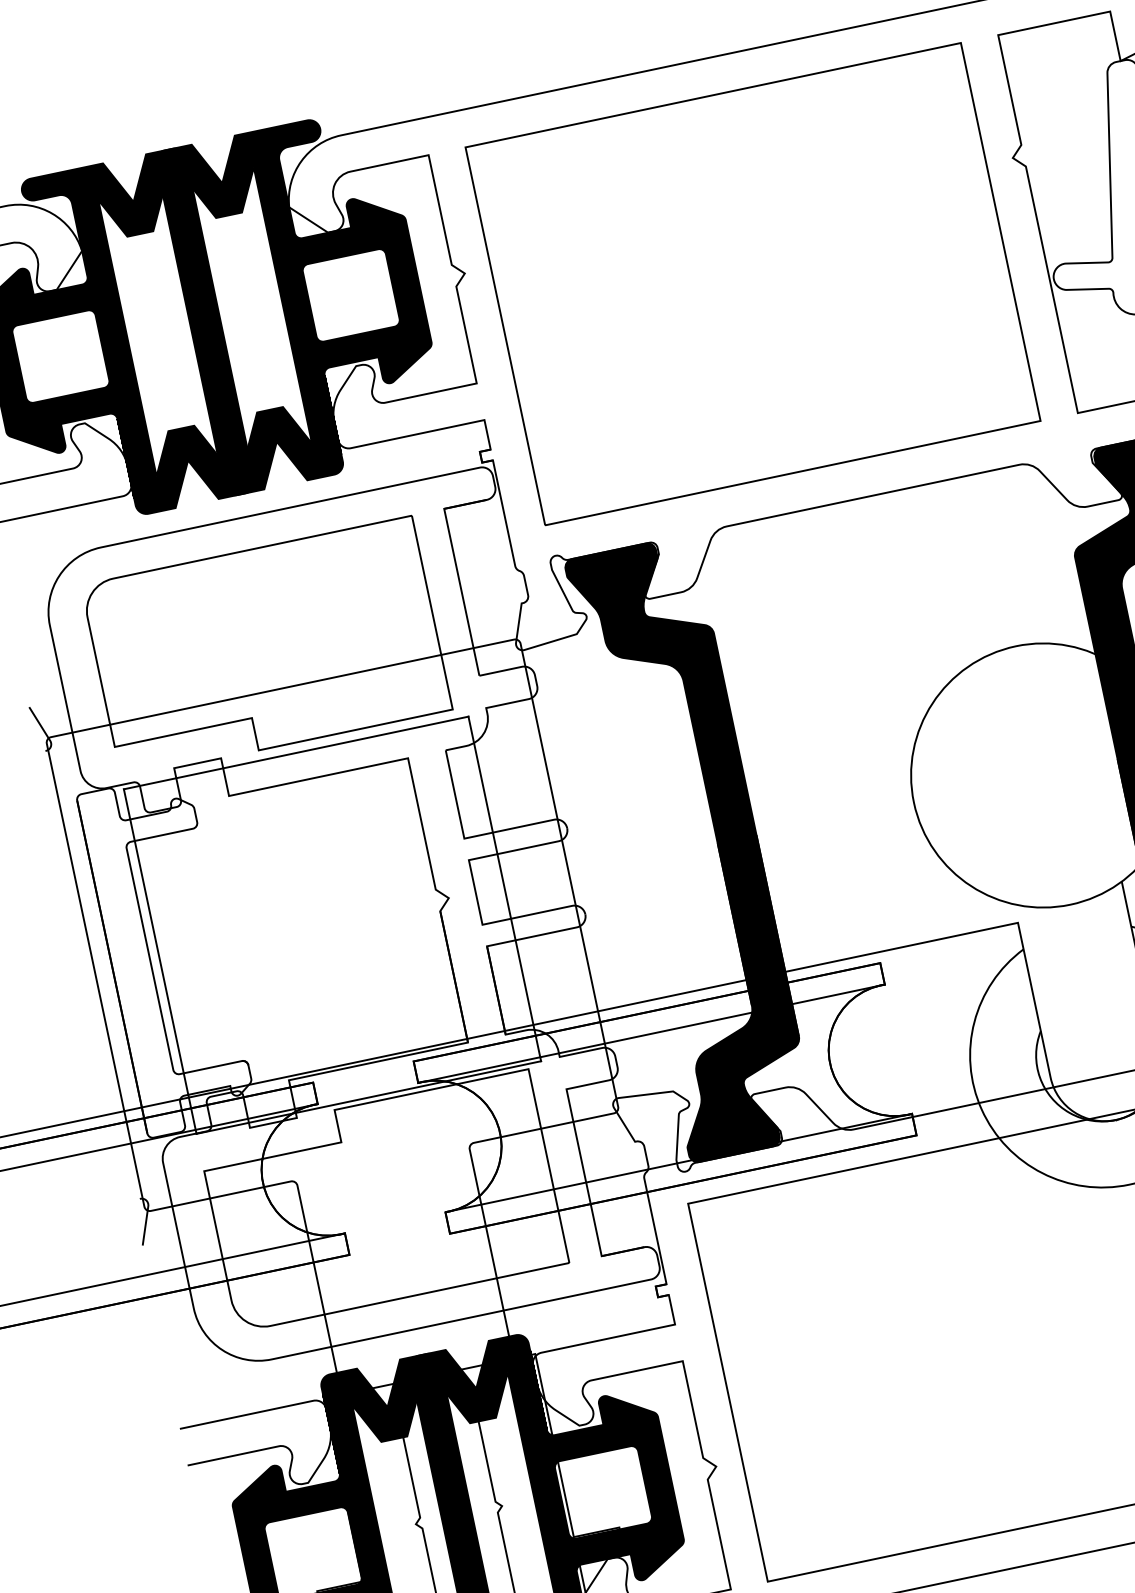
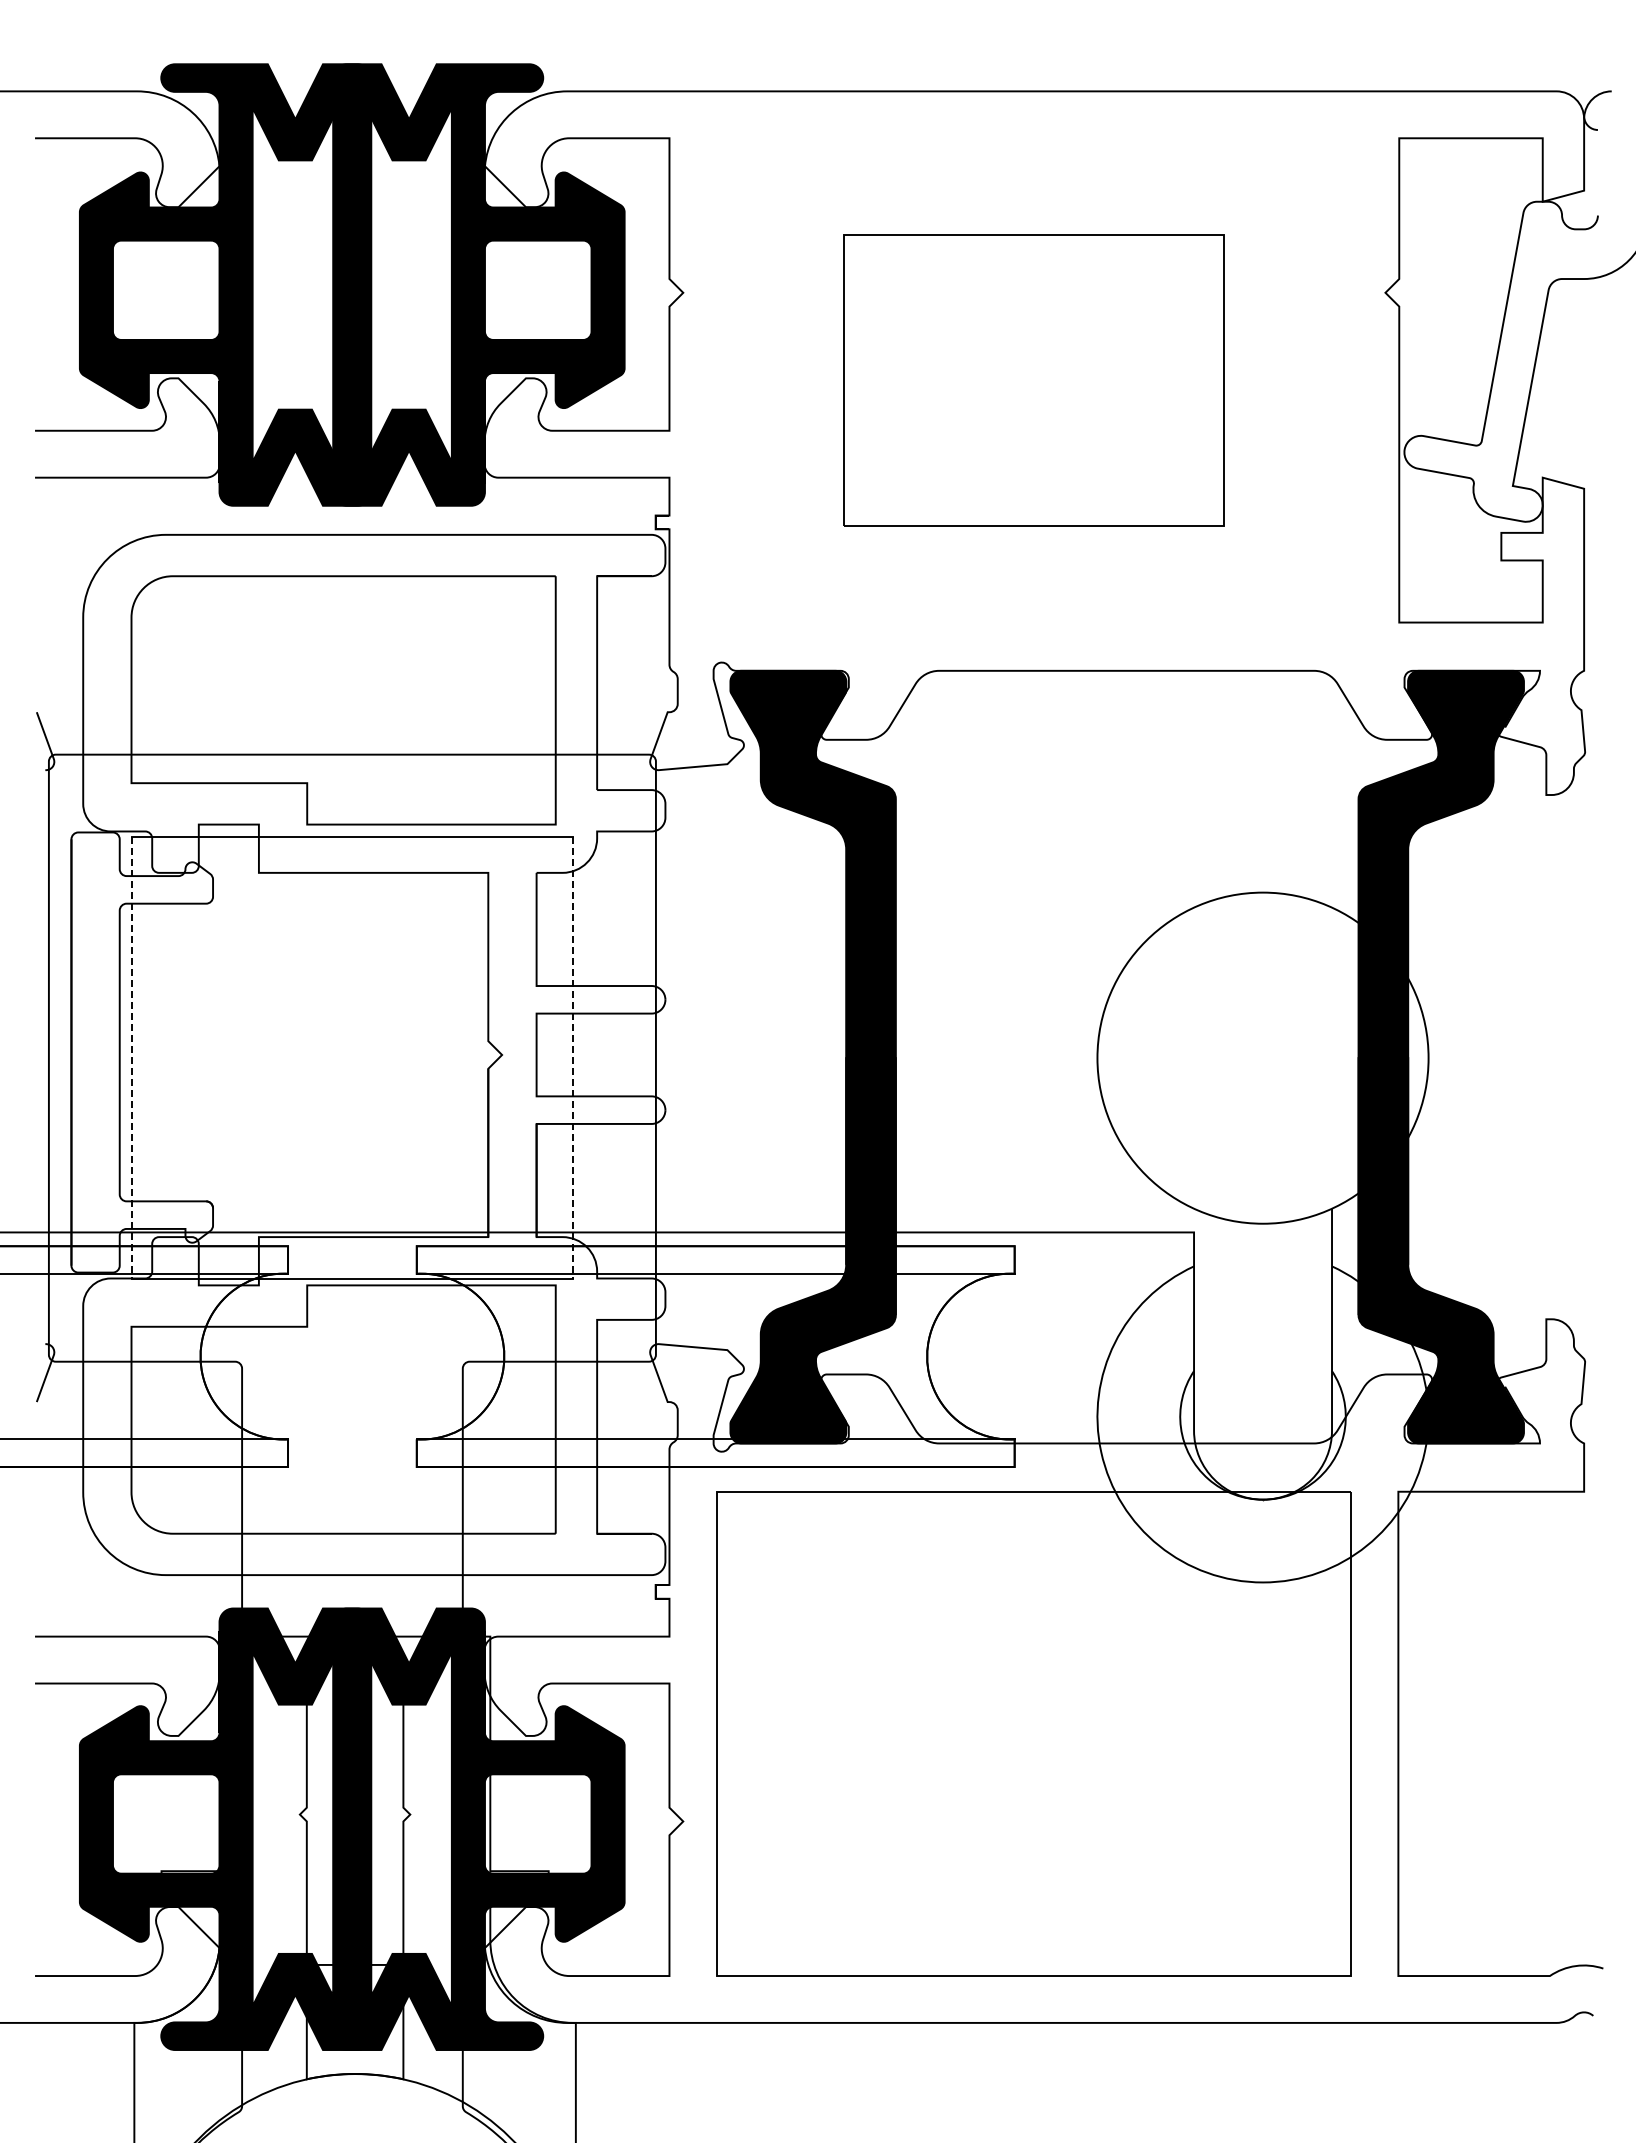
part: (752, 284) -> (1033, 380), size x0.6
line: (505, 889) -> (573, 1058), solid -> dashed
line: (160, 961) -> (131, 1058), solid -> dashed

